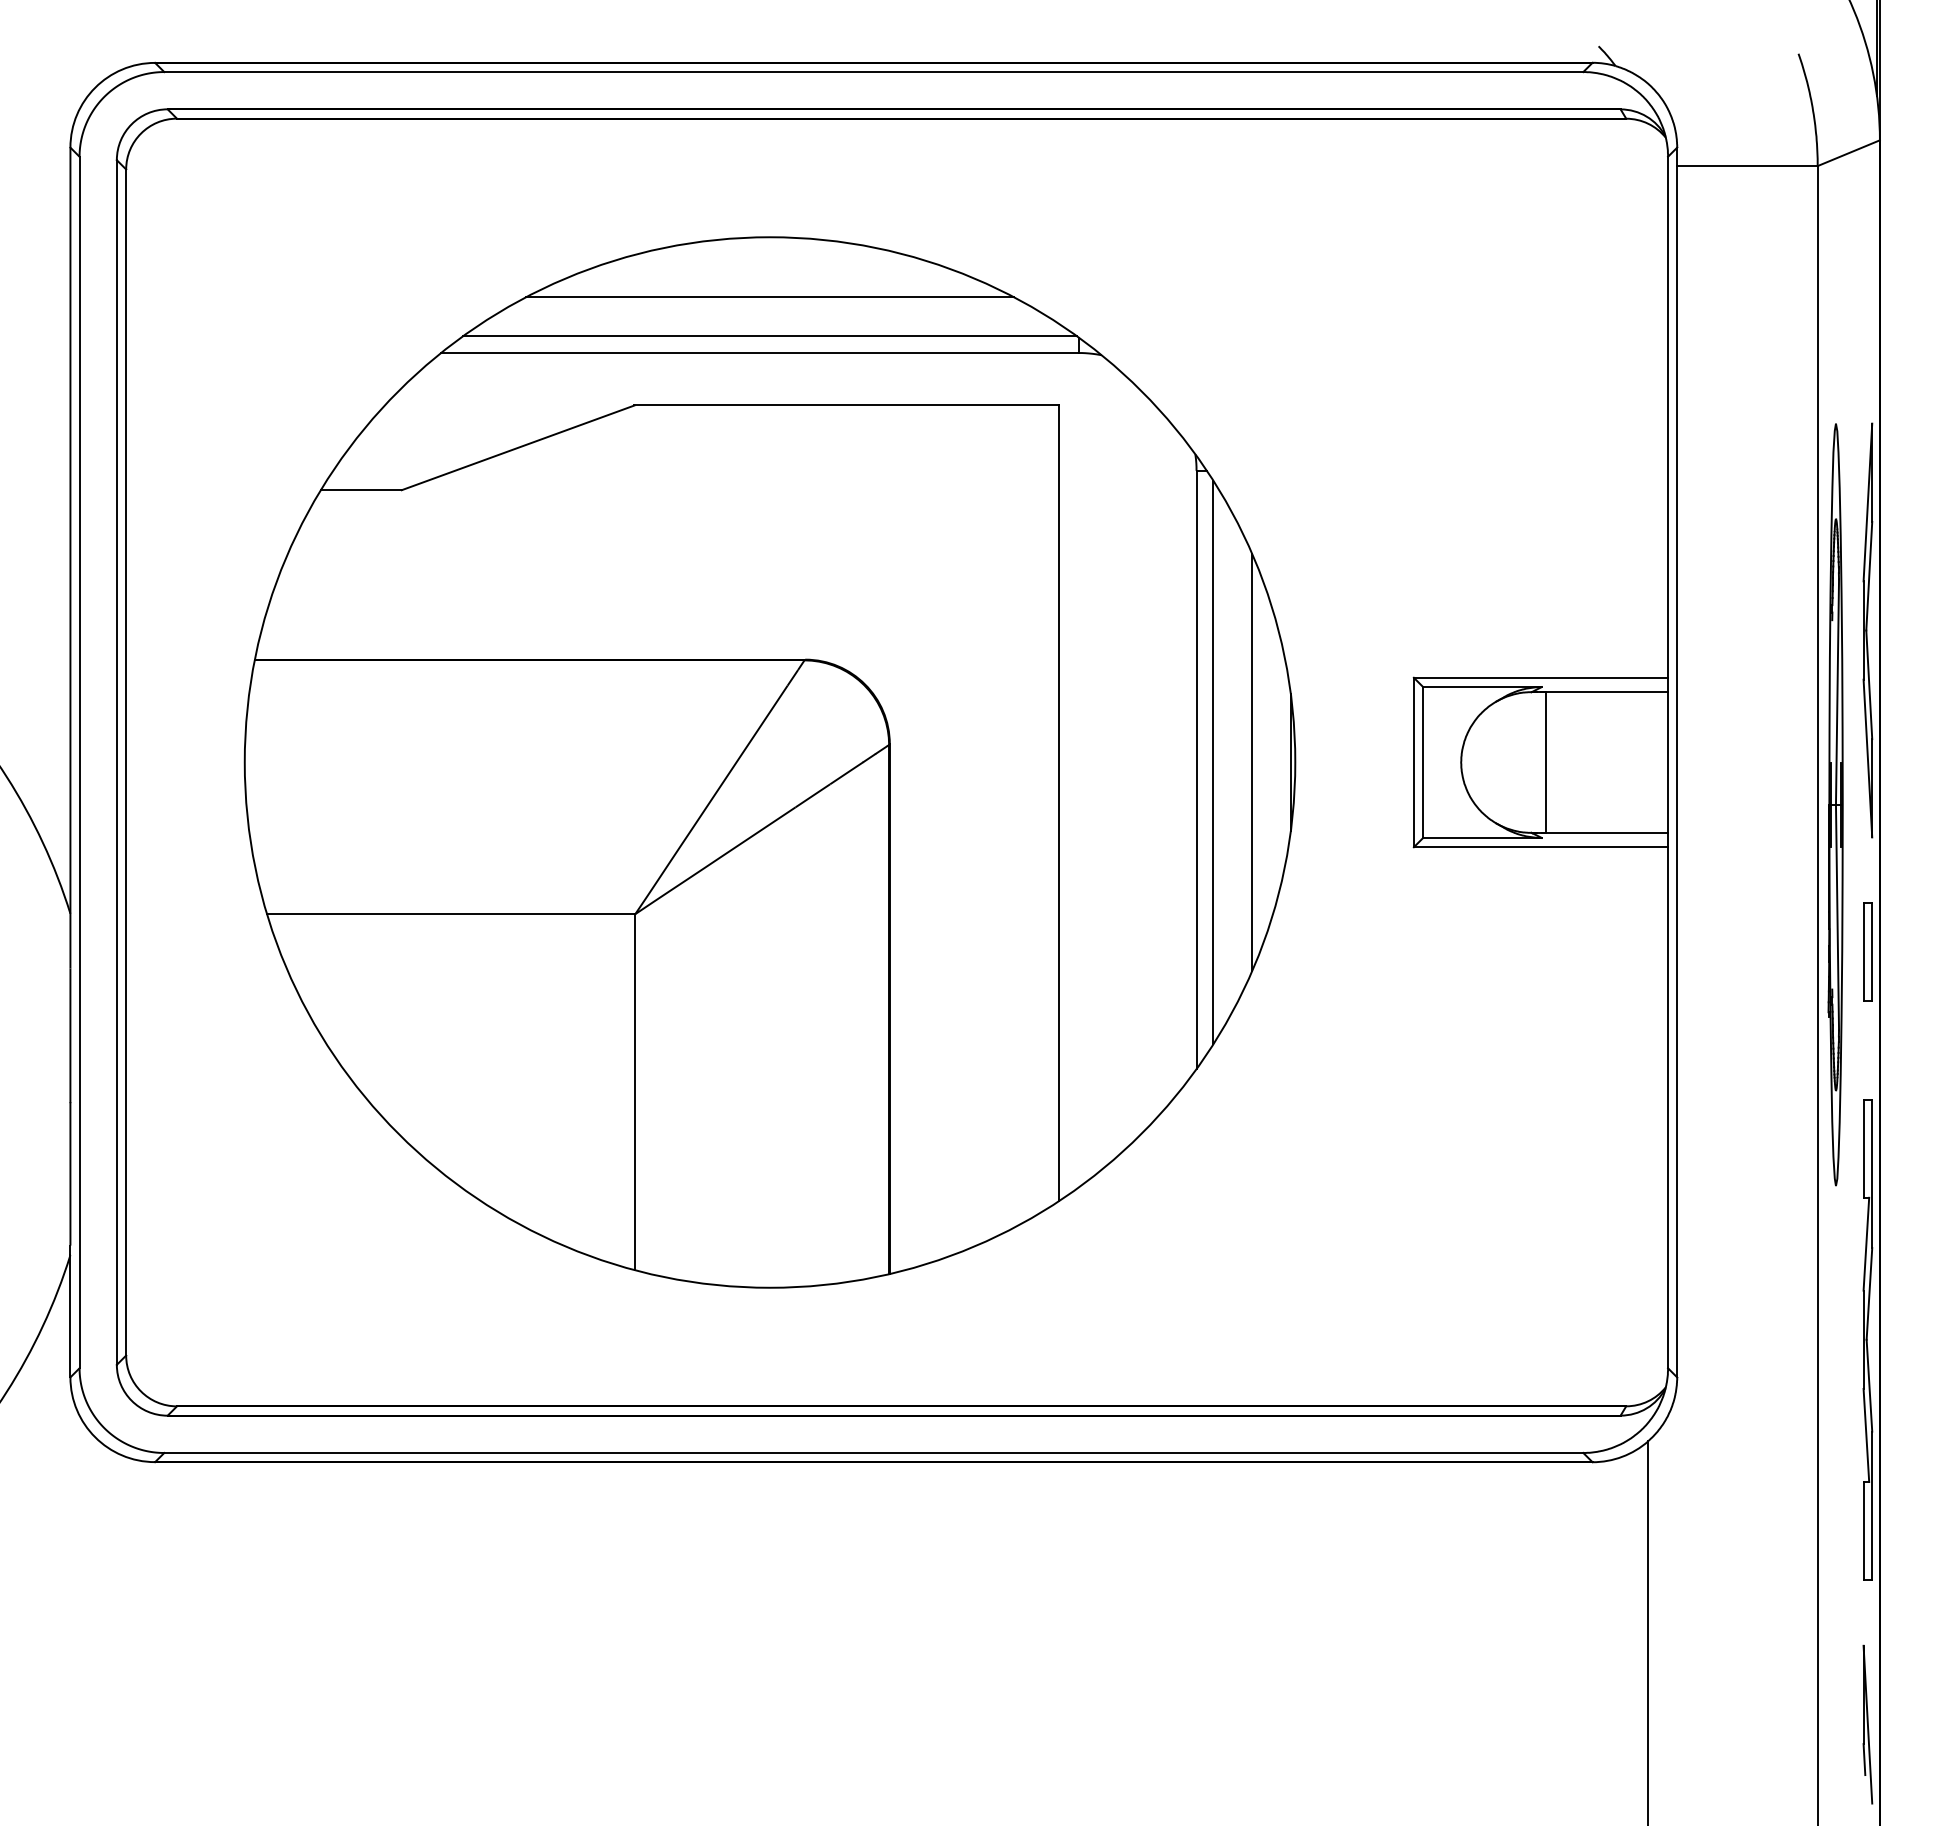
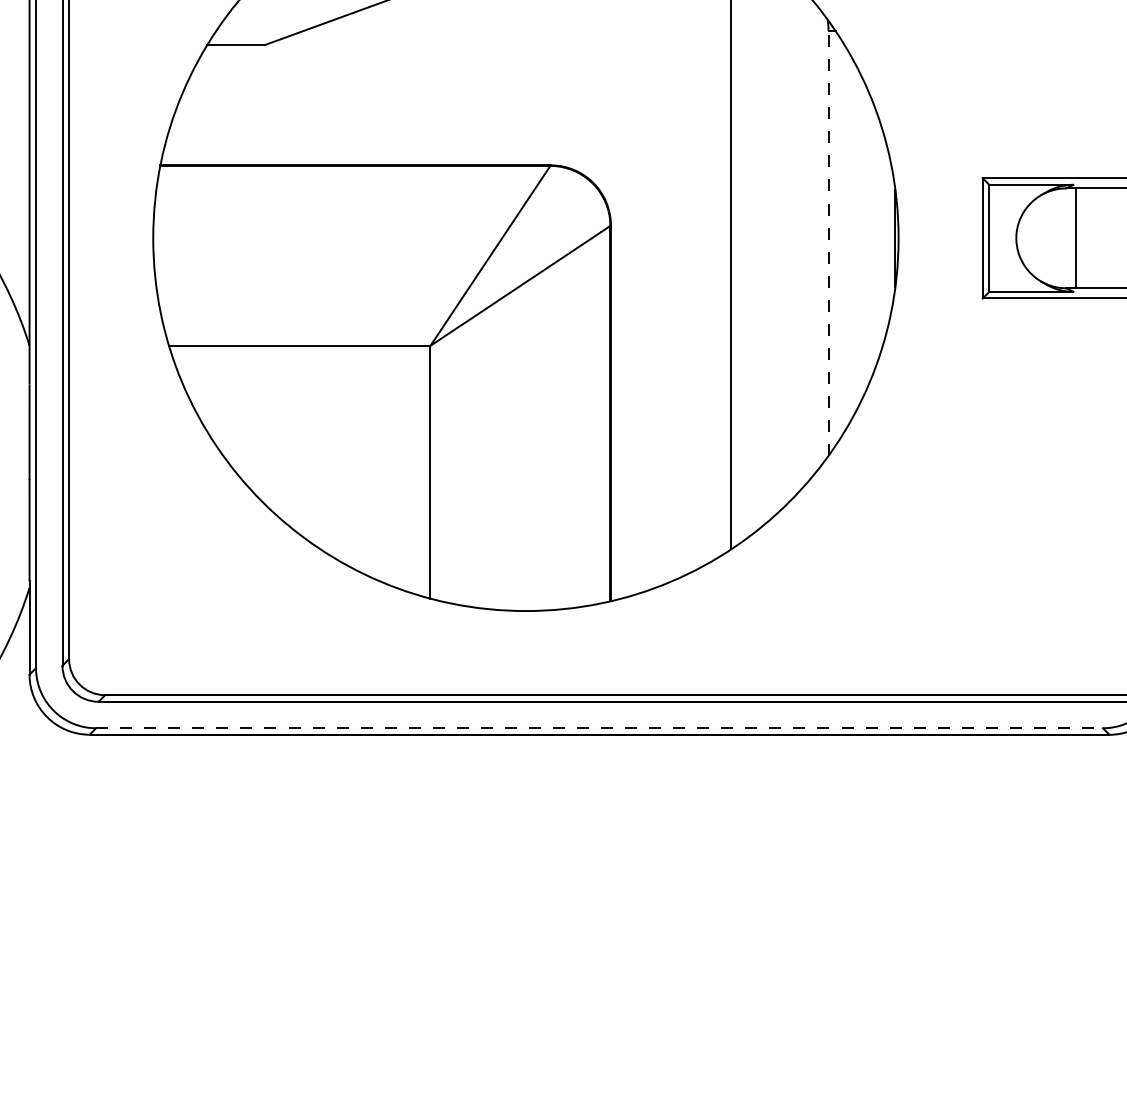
line: (1213, 762) -> (840, 238), removed
line: (1252, 762) -> (868, 238), removed
line: (1196, 769) -> (828, 243), solid -> dashed
line: (873, 1452) -> (599, 727), solid -> dashed

